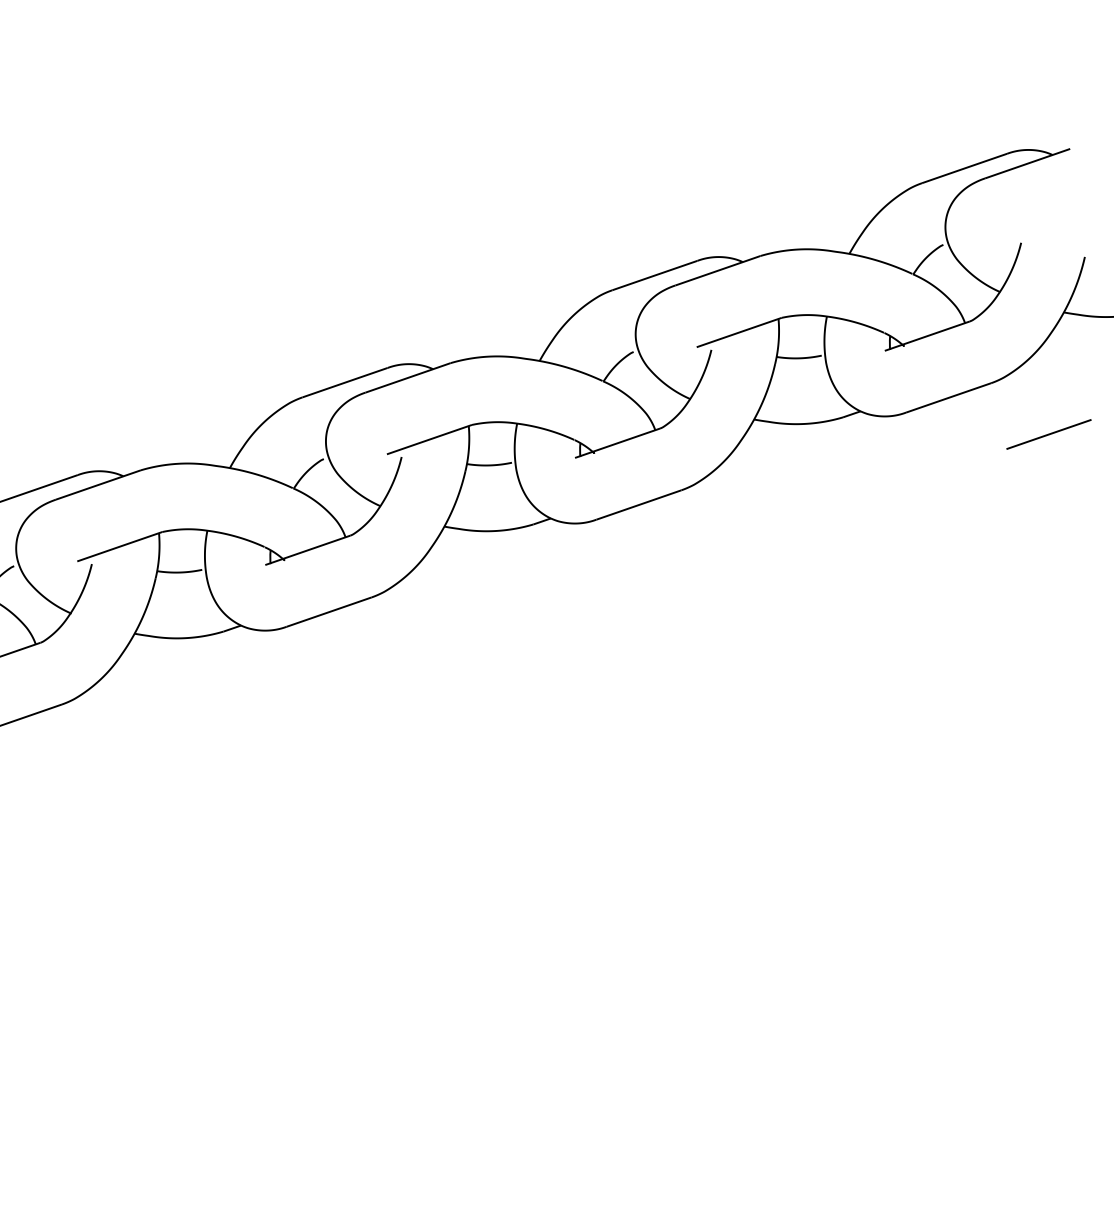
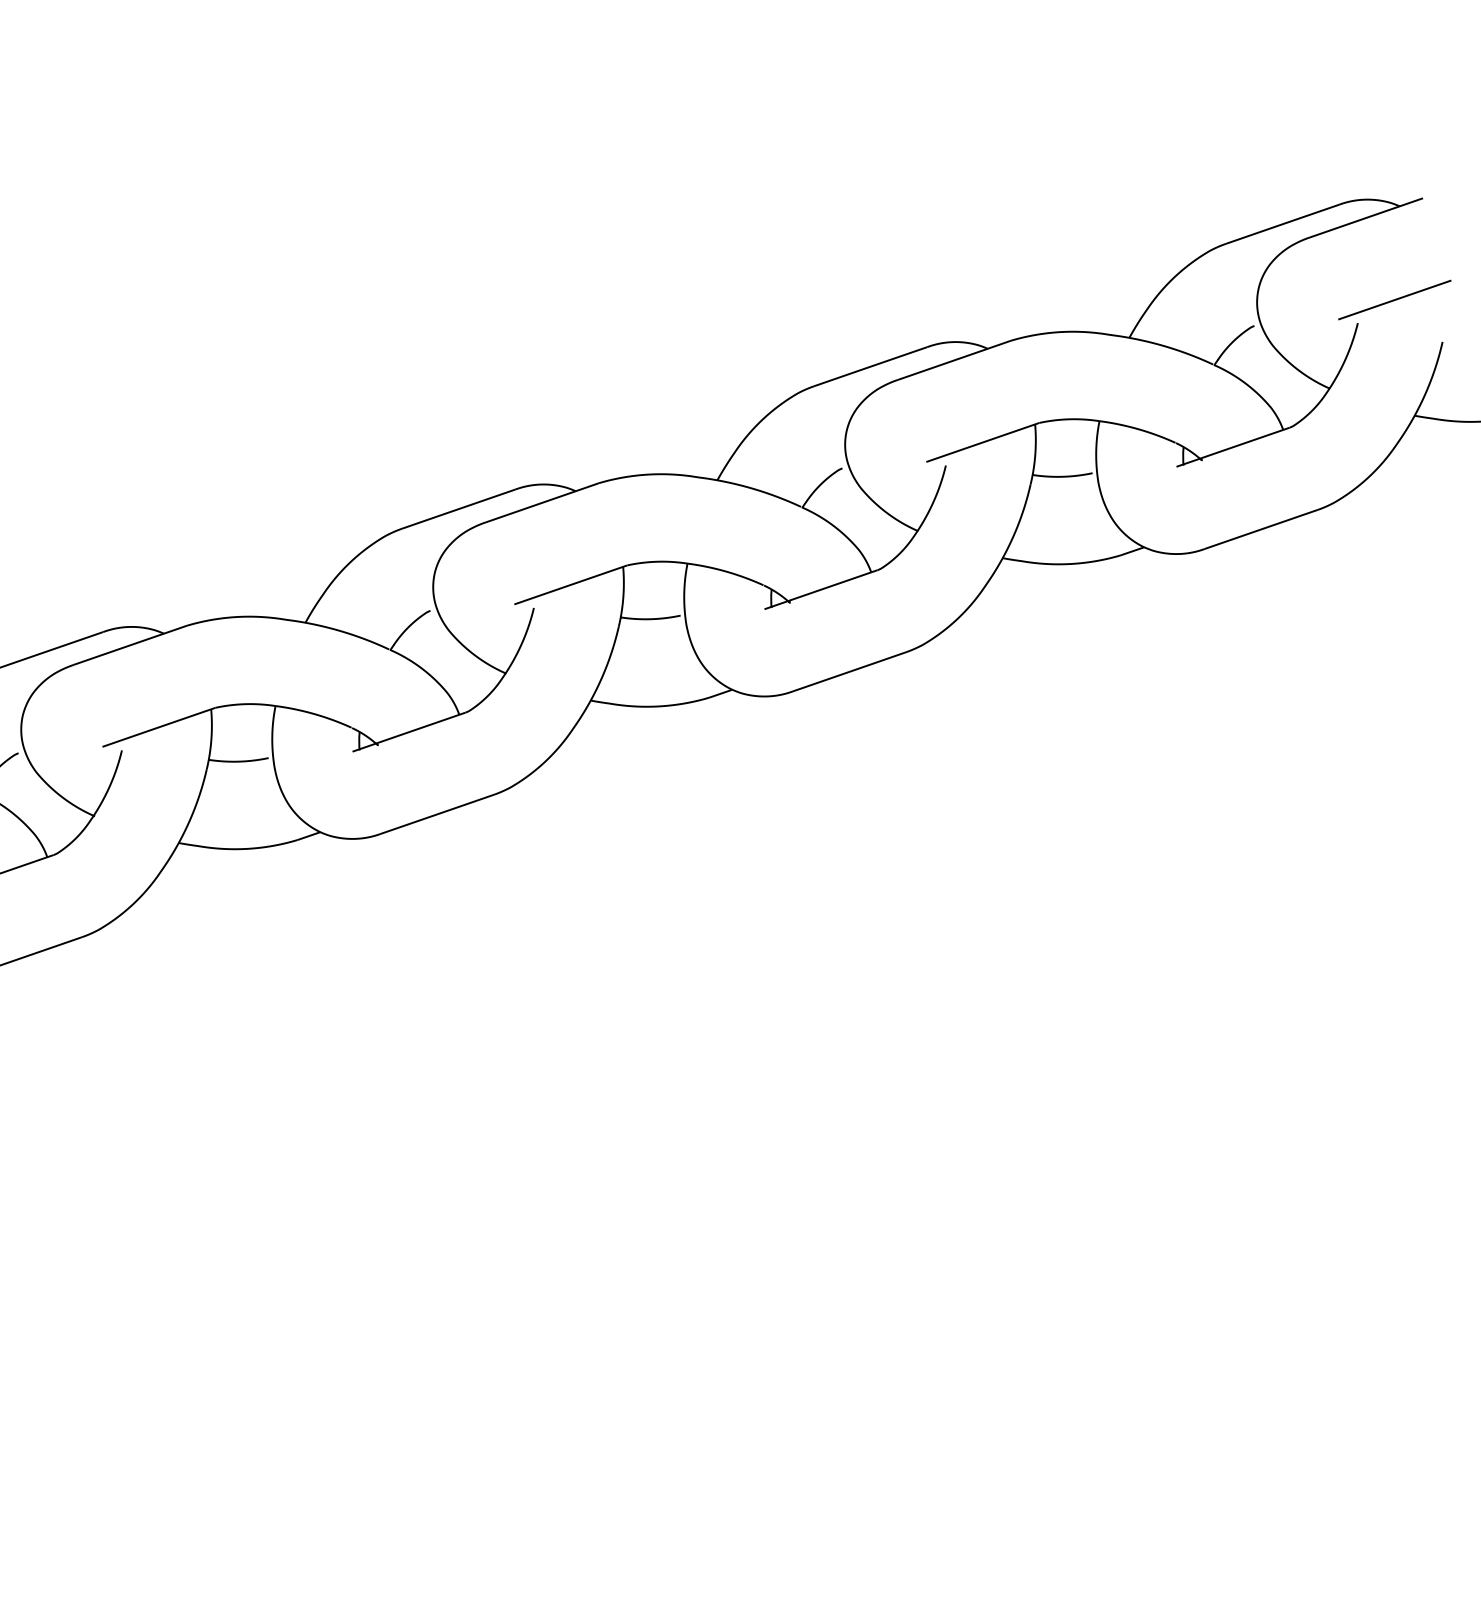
line: (1048, 434) -> (1394, 299), moved

